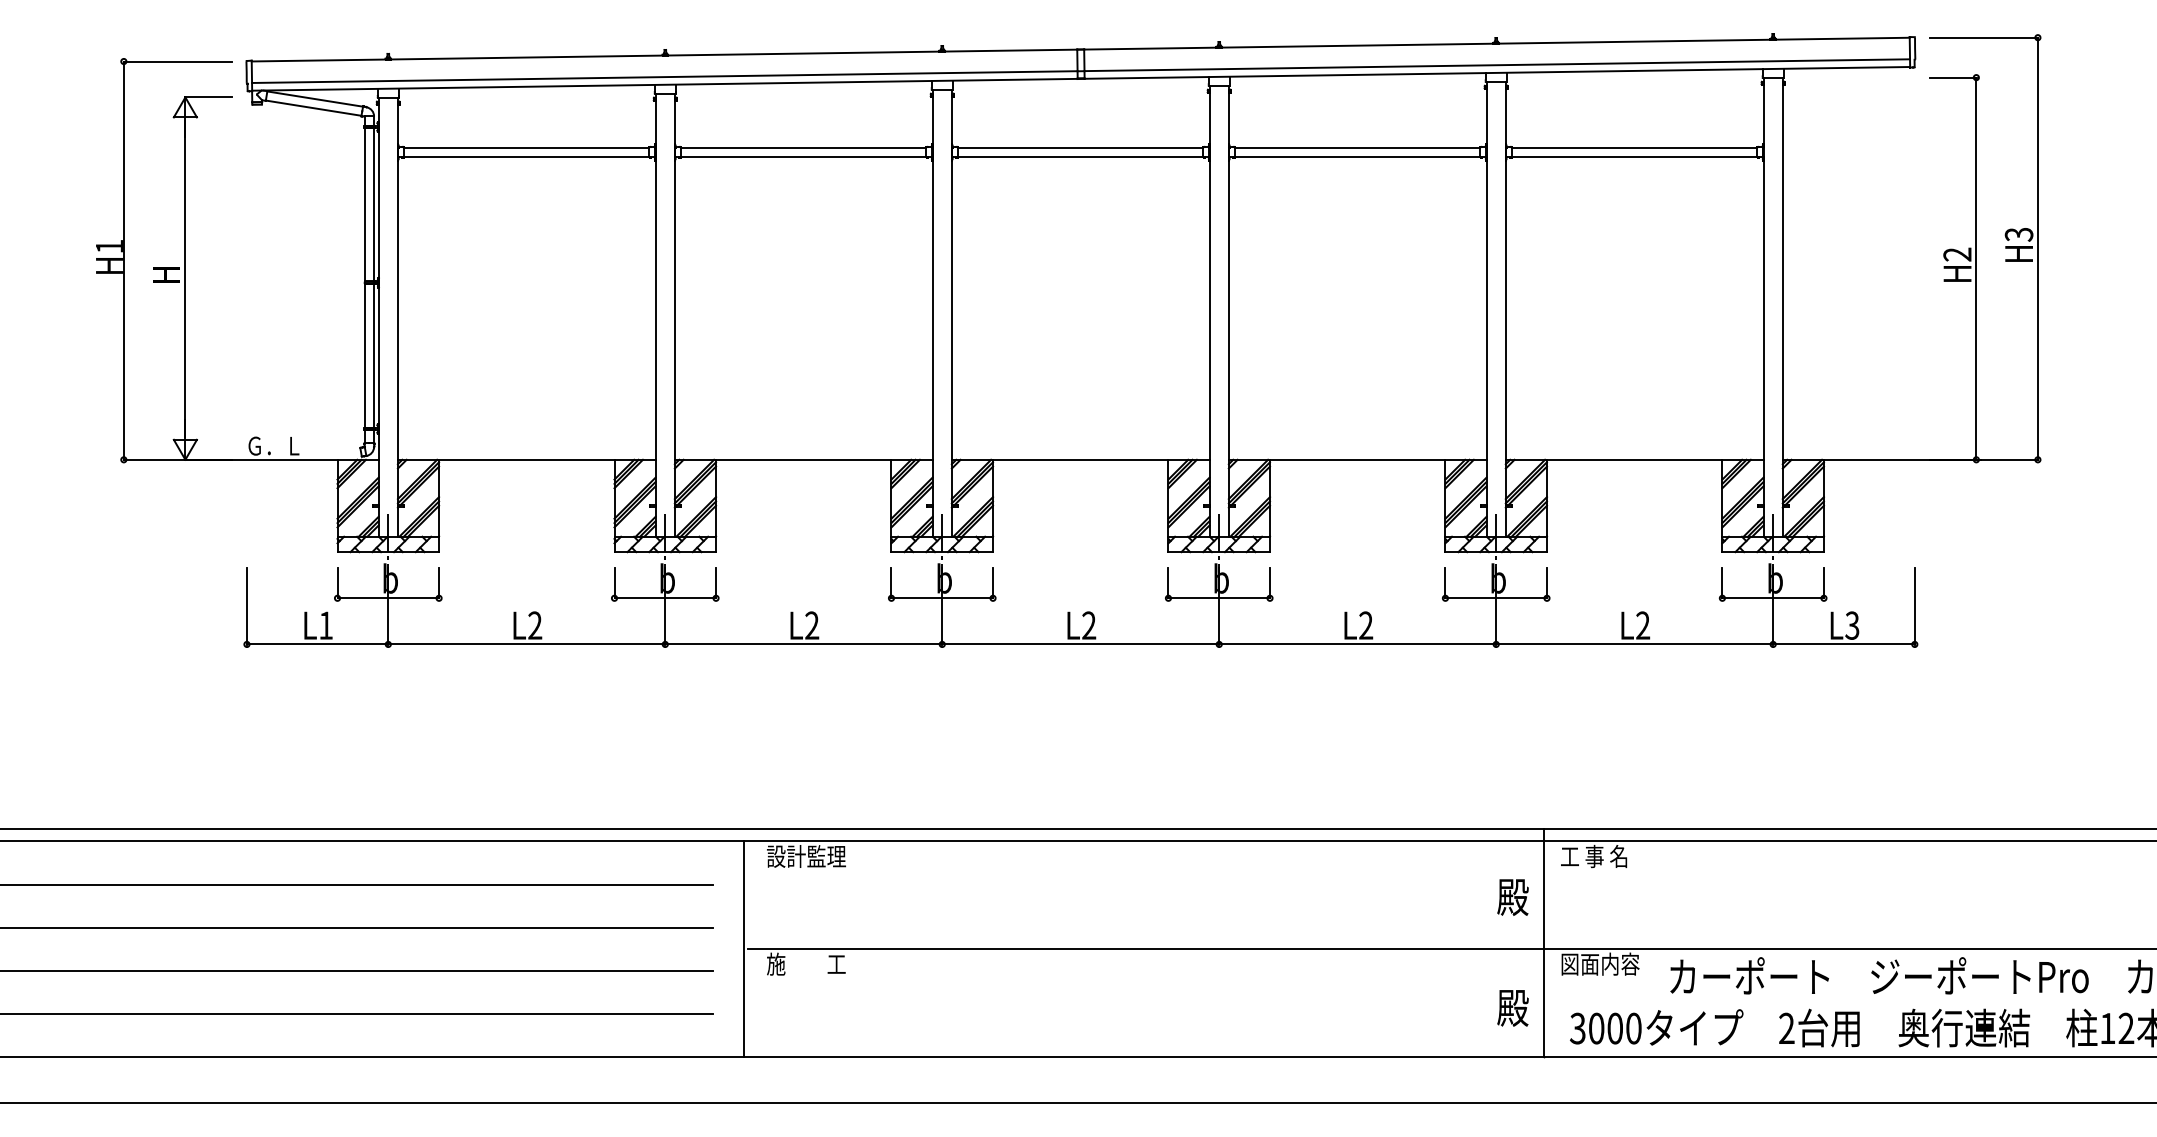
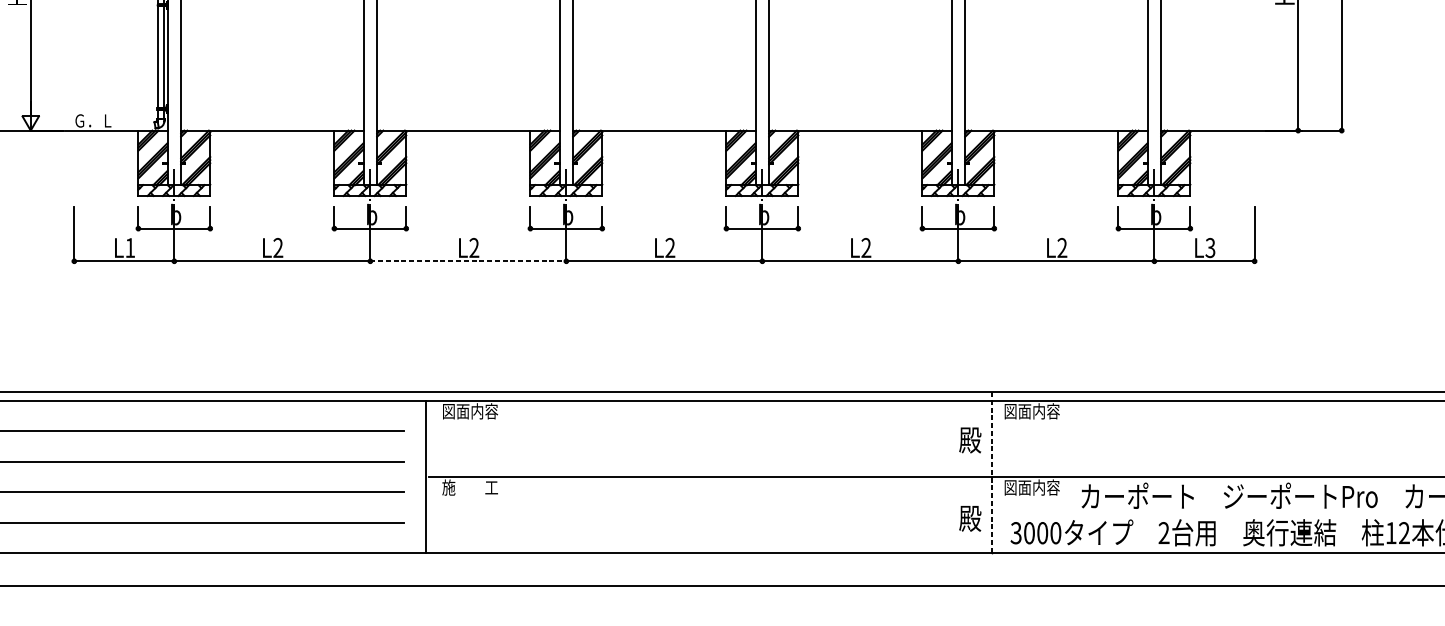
line: (804, 644) -> (468, 261), solid -> dashed
text: (806, 856) -> (470, 411), 設計監理 -> 図面内容
text: (1600, 856) -> (1032, 411), 工 事 名 -> 図面内容
line: (1543, 942) -> (991, 472), solid -> dashed

